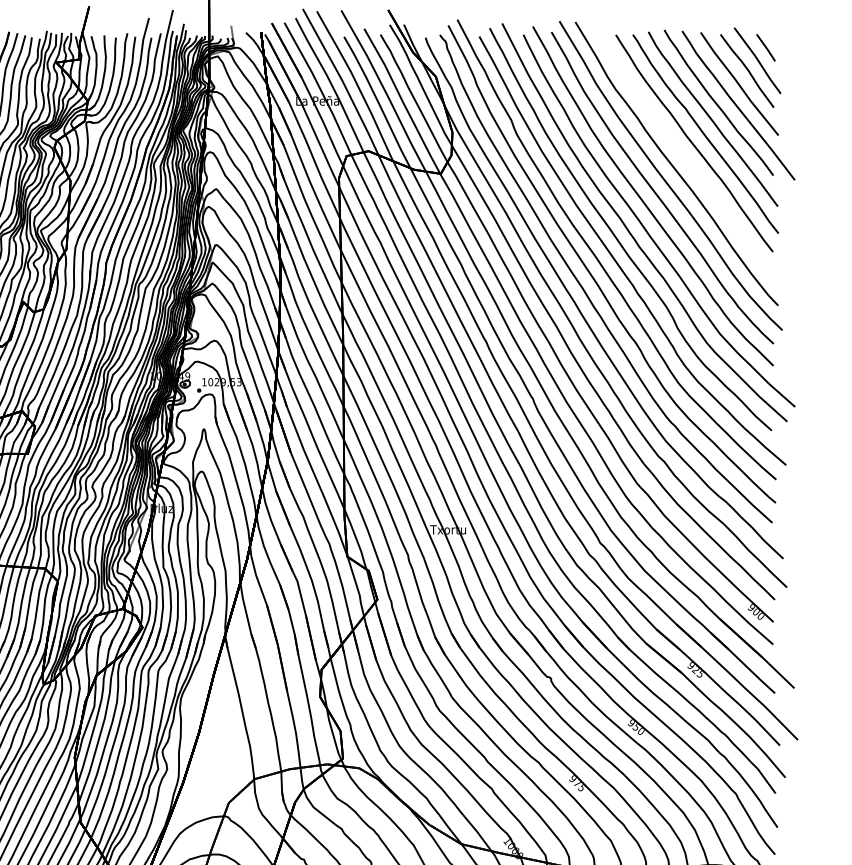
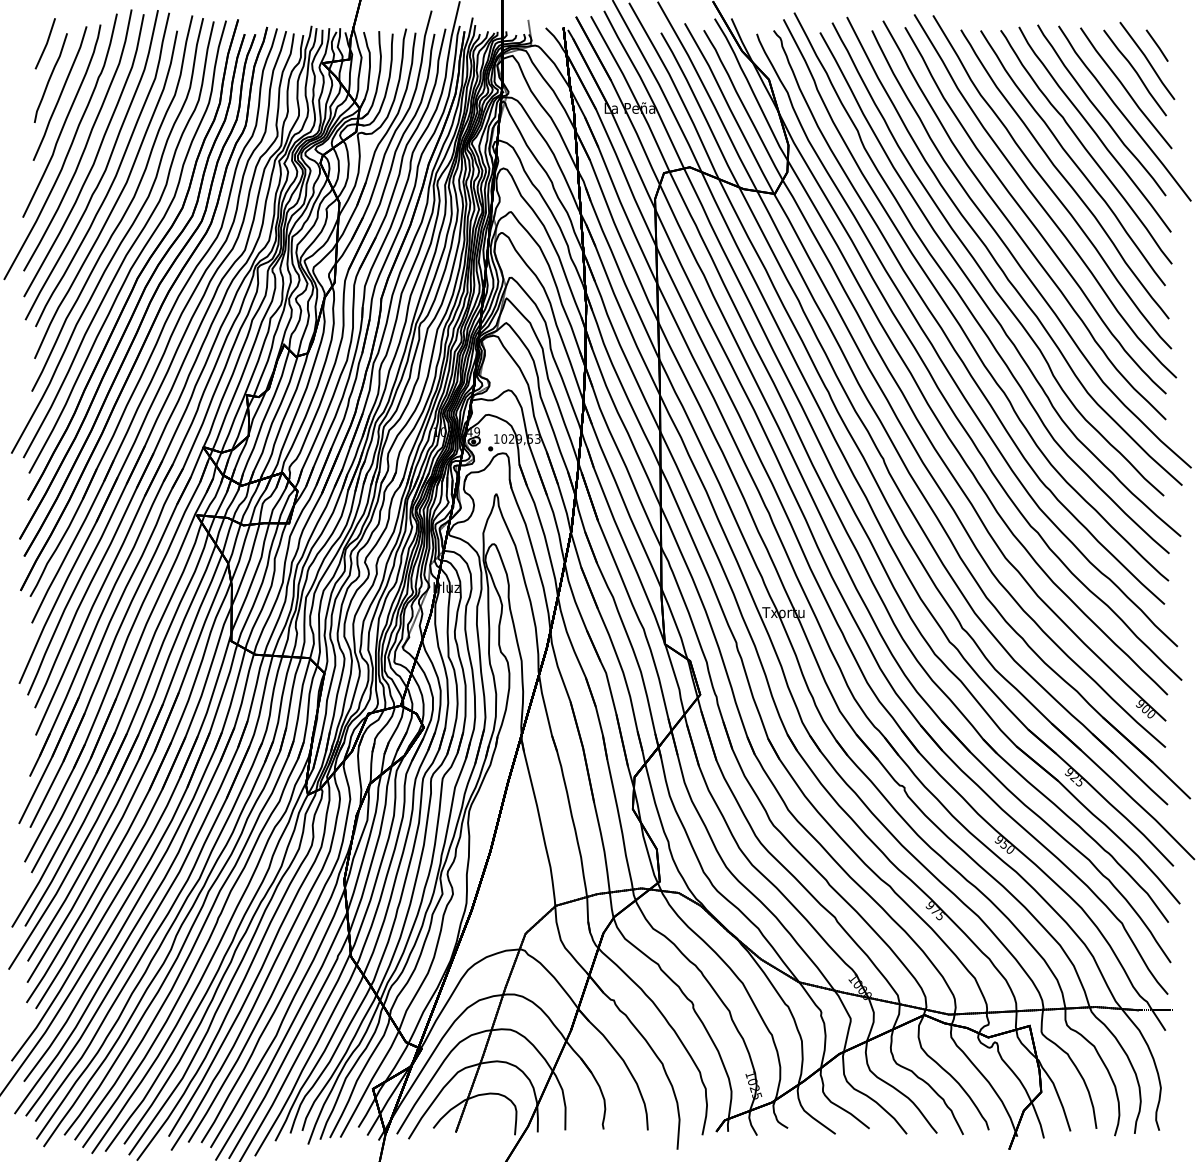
curve: (686, 158) -> (1063, 175), added

